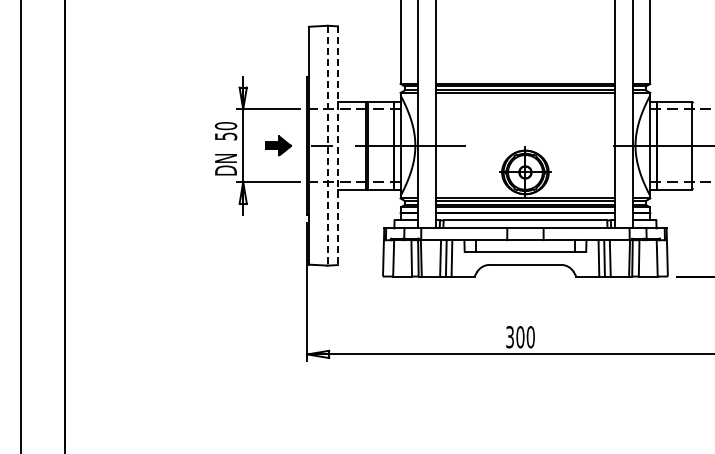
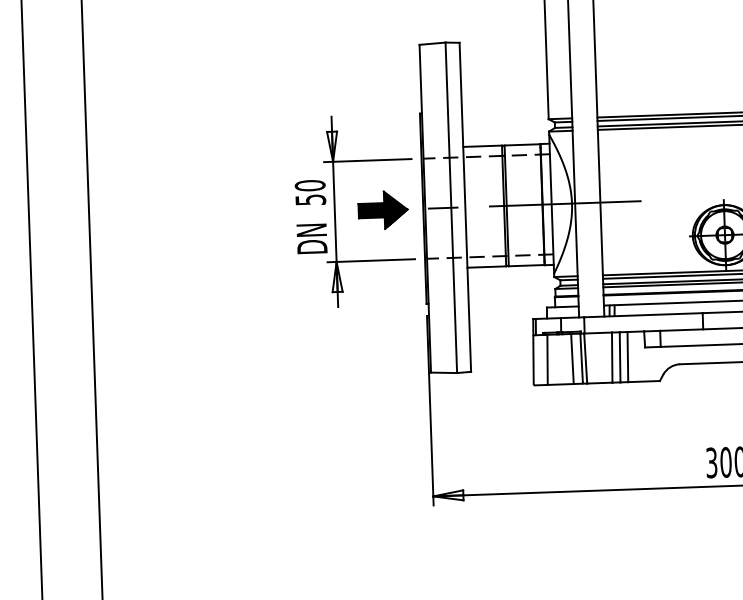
part: (278, 145) -> (383, 209), size x1.43
line: (327, 145) -> (450, 207), dashed -> solid
line: (337, 146) -> (464, 208), dashed -> solid

